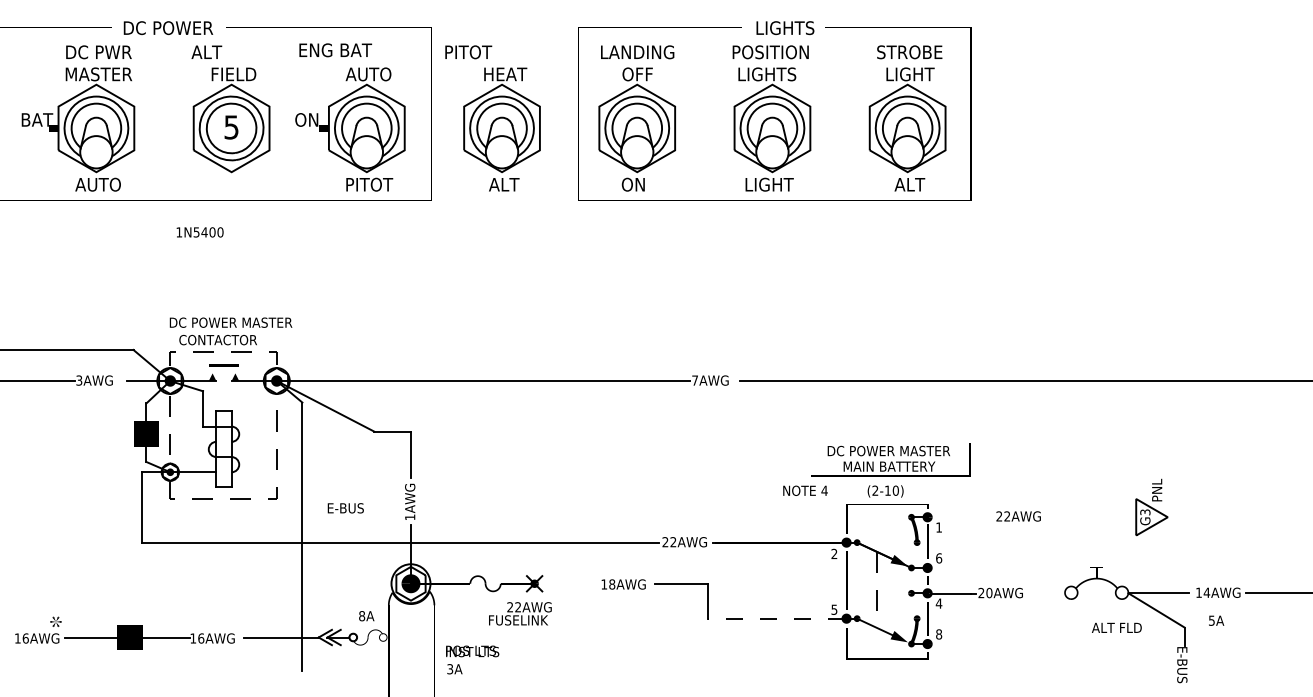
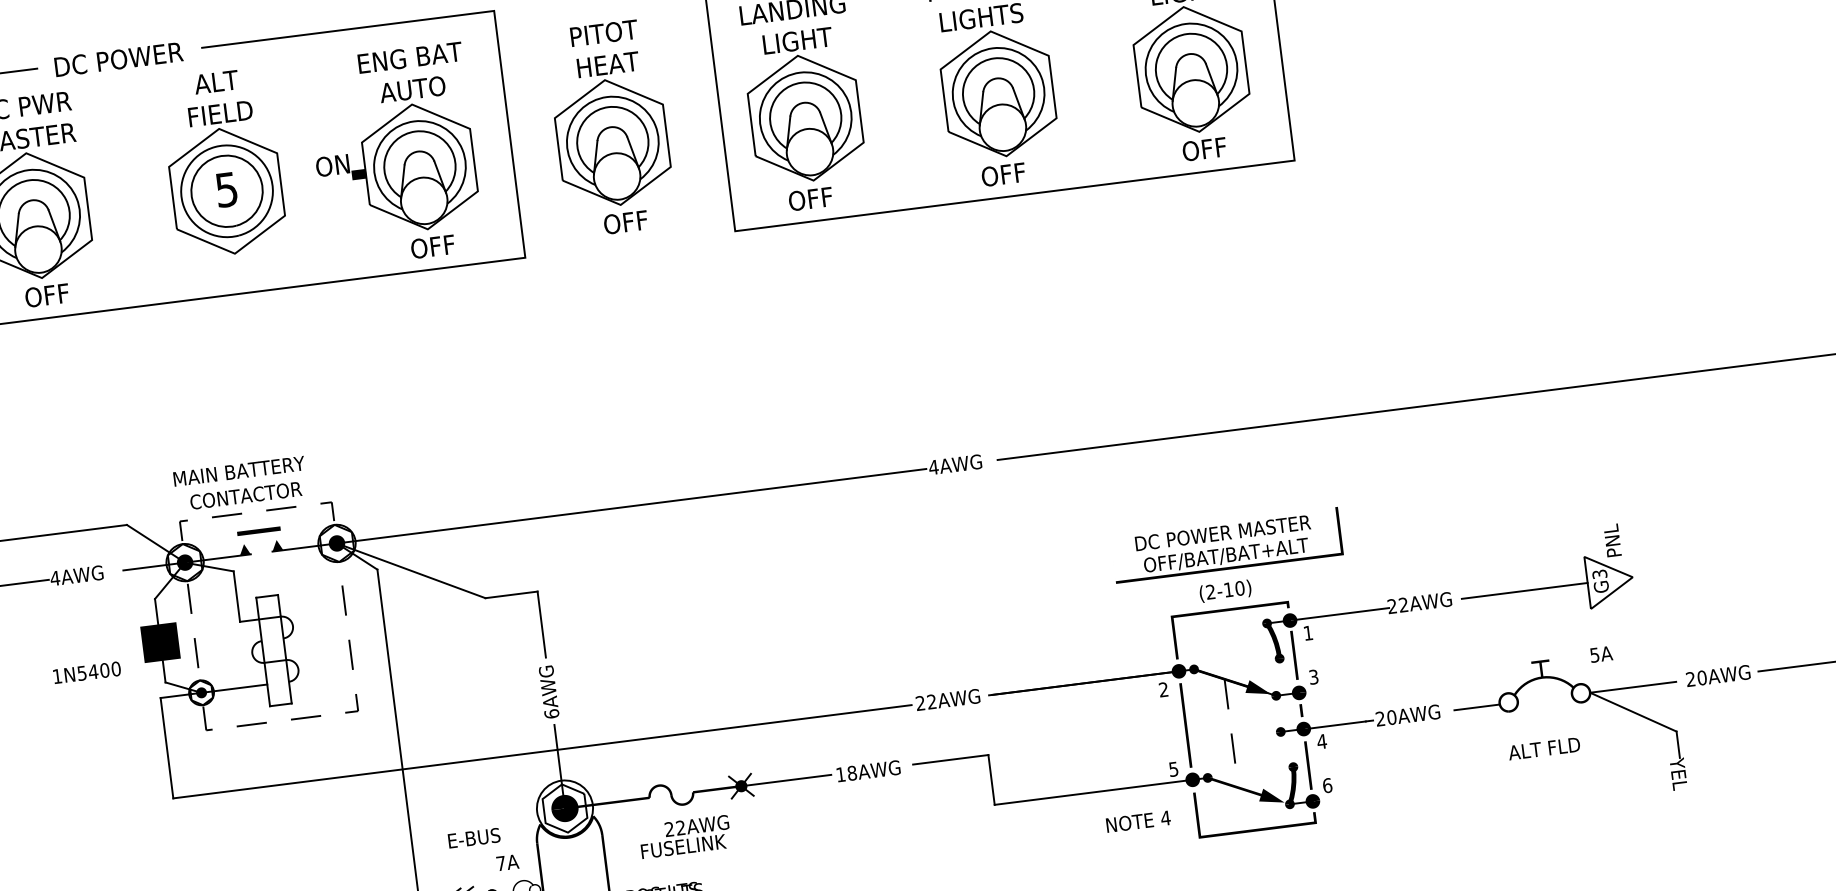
text: (335, 50) -> (410, 58), moved
text: (206, 51) -> (215, 81), moved
text: (468, 52) -> (604, 33), moved
text: (638, 74) -> (797, 40), OFF -> LIGHT
text: (97, 184) -> (45, 295), AUTO -> OFF
text: (369, 184) -> (433, 246), PITOT -> OFF
text: (504, 184) -> (626, 222), ALT -> OFF
text: (633, 184) -> (810, 198), ON -> OFF
text: (769, 184) -> (1004, 174), LIGHT -> OFF
text: (909, 184) -> (1204, 149), ALT -> OFF
text: (199, 232) -> (86, 672), moved
text: (231, 322) -> (261, 468), DC POWER MASTER -> MAIN BATTERY
text: (79, 380) -> (55, 578), 3AWG -> 4AWG
text: (694, 380) -> (932, 467), 7AWG -> 4AWG
text: (888, 466) -> (1225, 555), MAIN BATTERY -> OFF/BAT/BAT+ALT
text: (805, 490) -> (1138, 821), moved
text: (345, 508) -> (473, 838), moved
text: (410, 517) -> (552, 714), 1AWG -> 6AWG
line: (964, 517) -> (1342, 614), added
line: (1092, 517) -> (1525, 591), added
text: (939, 558) -> (1314, 677), 6 -> 3
line: (565, 583) -> (785, 780), added
text: (1203, 592) -> (1697, 678), 14AWG -> 20AWG
line: (1049, 593) -> (1477, 707), added
text: (520, 613) -> (685, 836), moved
text: (362, 616) -> (501, 863), 8A -> 7A
line: (775, 618) -> (1091, 792), dashed -> solid
text: (1216, 620) -> (1601, 654), moved
text: (1116, 627) -> (1543, 748), moved
text: (939, 634) -> (1328, 785), 8 -> 6
text: (1182, 664) -> (1680, 784), E-BUS -> YEL

